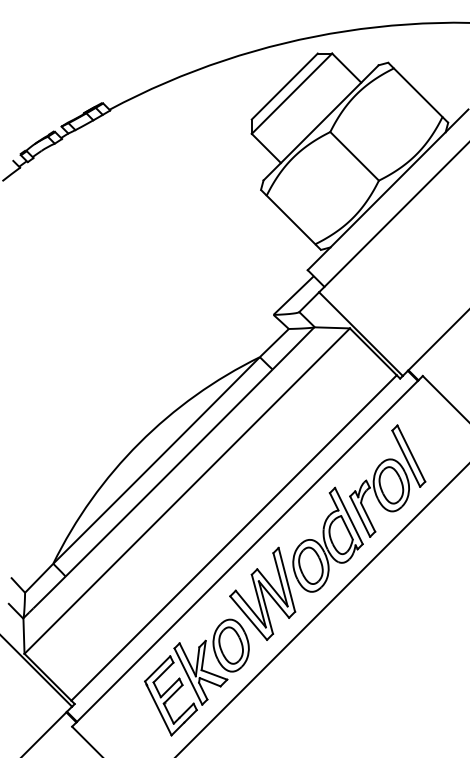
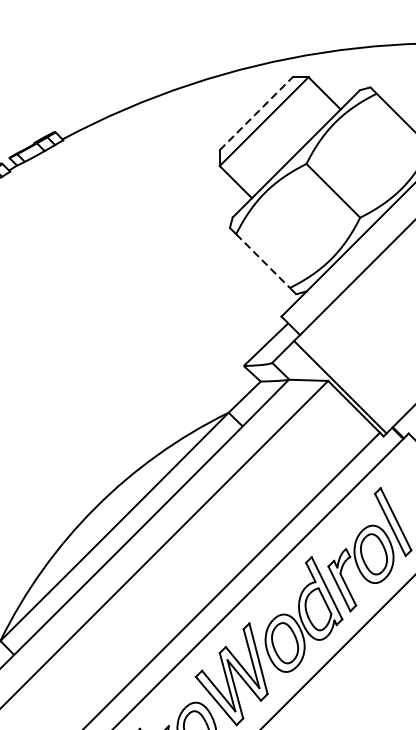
line: (284, 86) -> (255, 113), solid -> dashed
line: (291, 220) -> (263, 261), solid -> dashed

